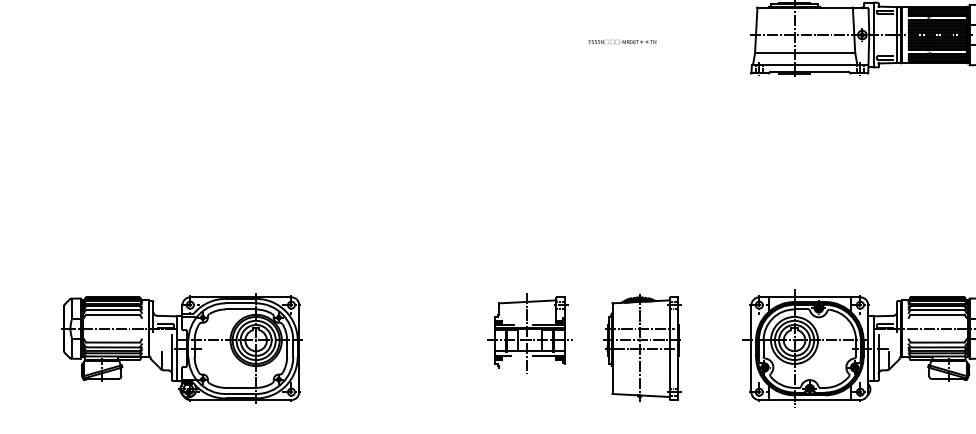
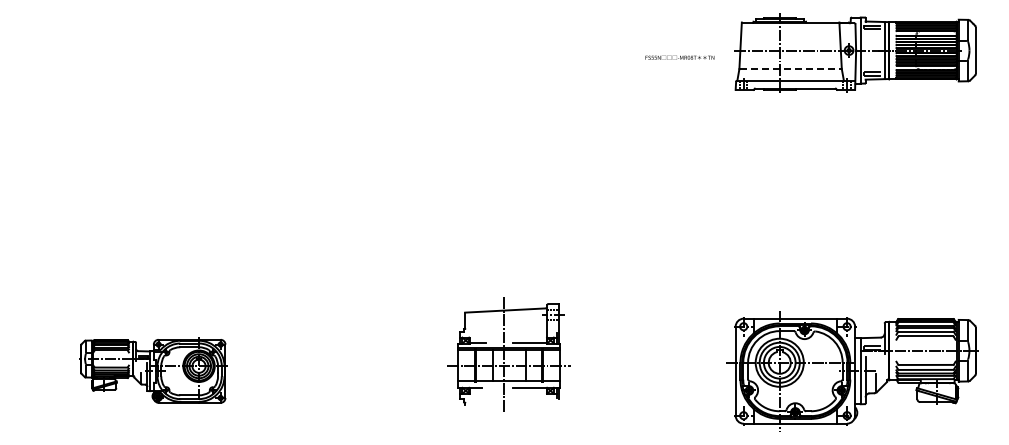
text: (622, 41) -> (679, 57), moved
line: (805, 52) -> (790, 68), solid -> dashed
part: (530, 333) -> (509, 355), size x1.4
part: (181, 348) -> (153, 371), size x0.6
part: (642, 348) -> (624, 370), removed

